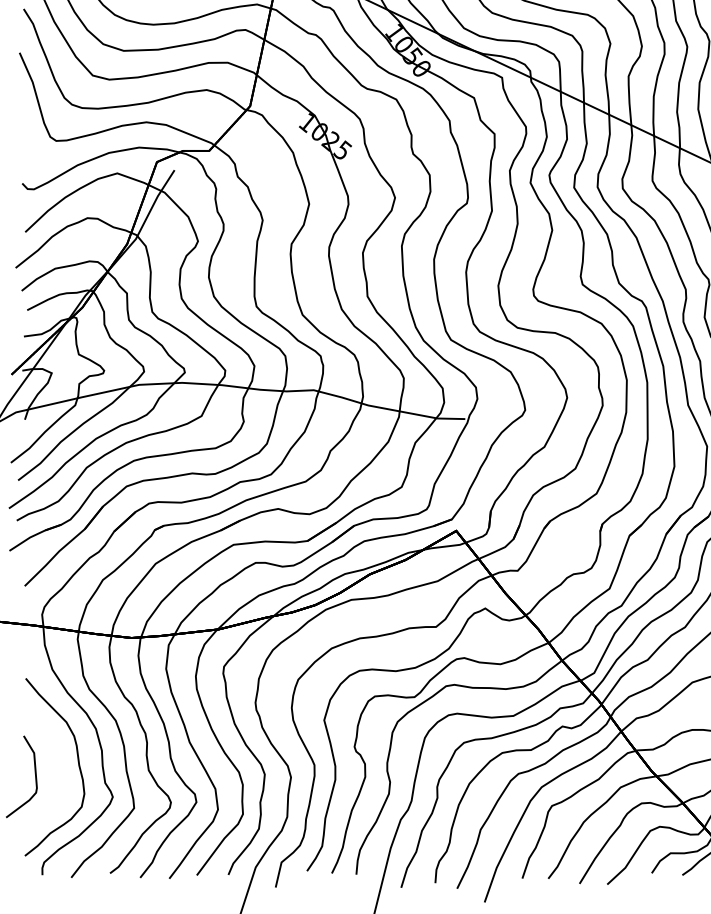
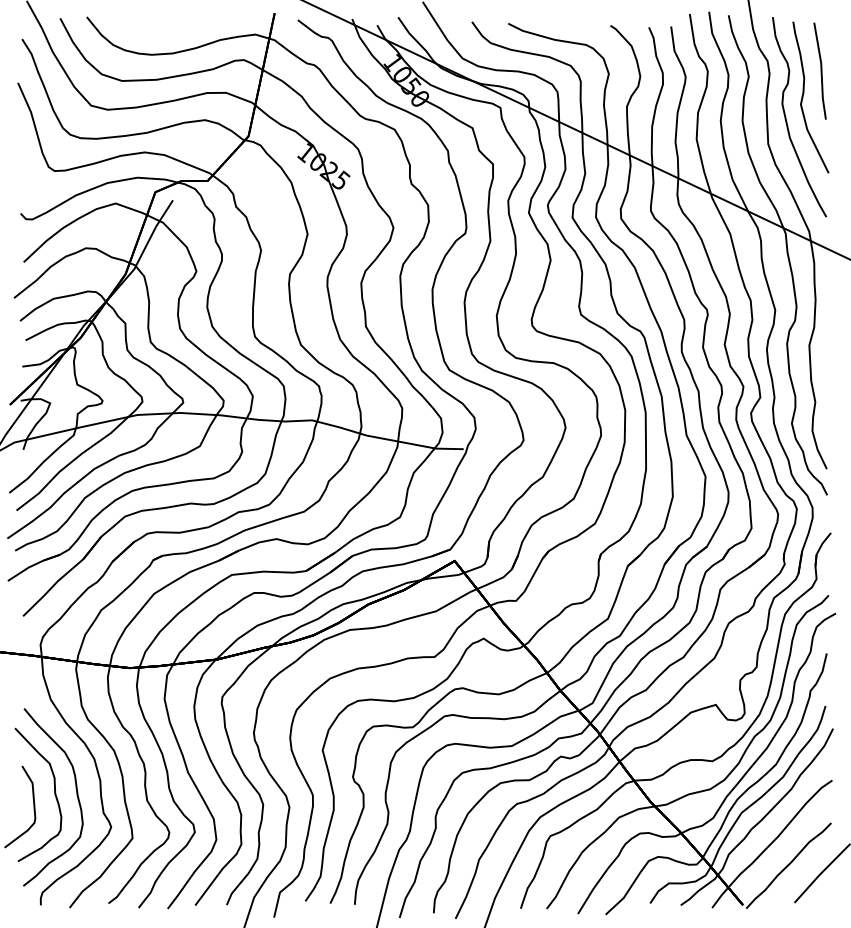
curve: (56, 764) -> (54, 794), added

